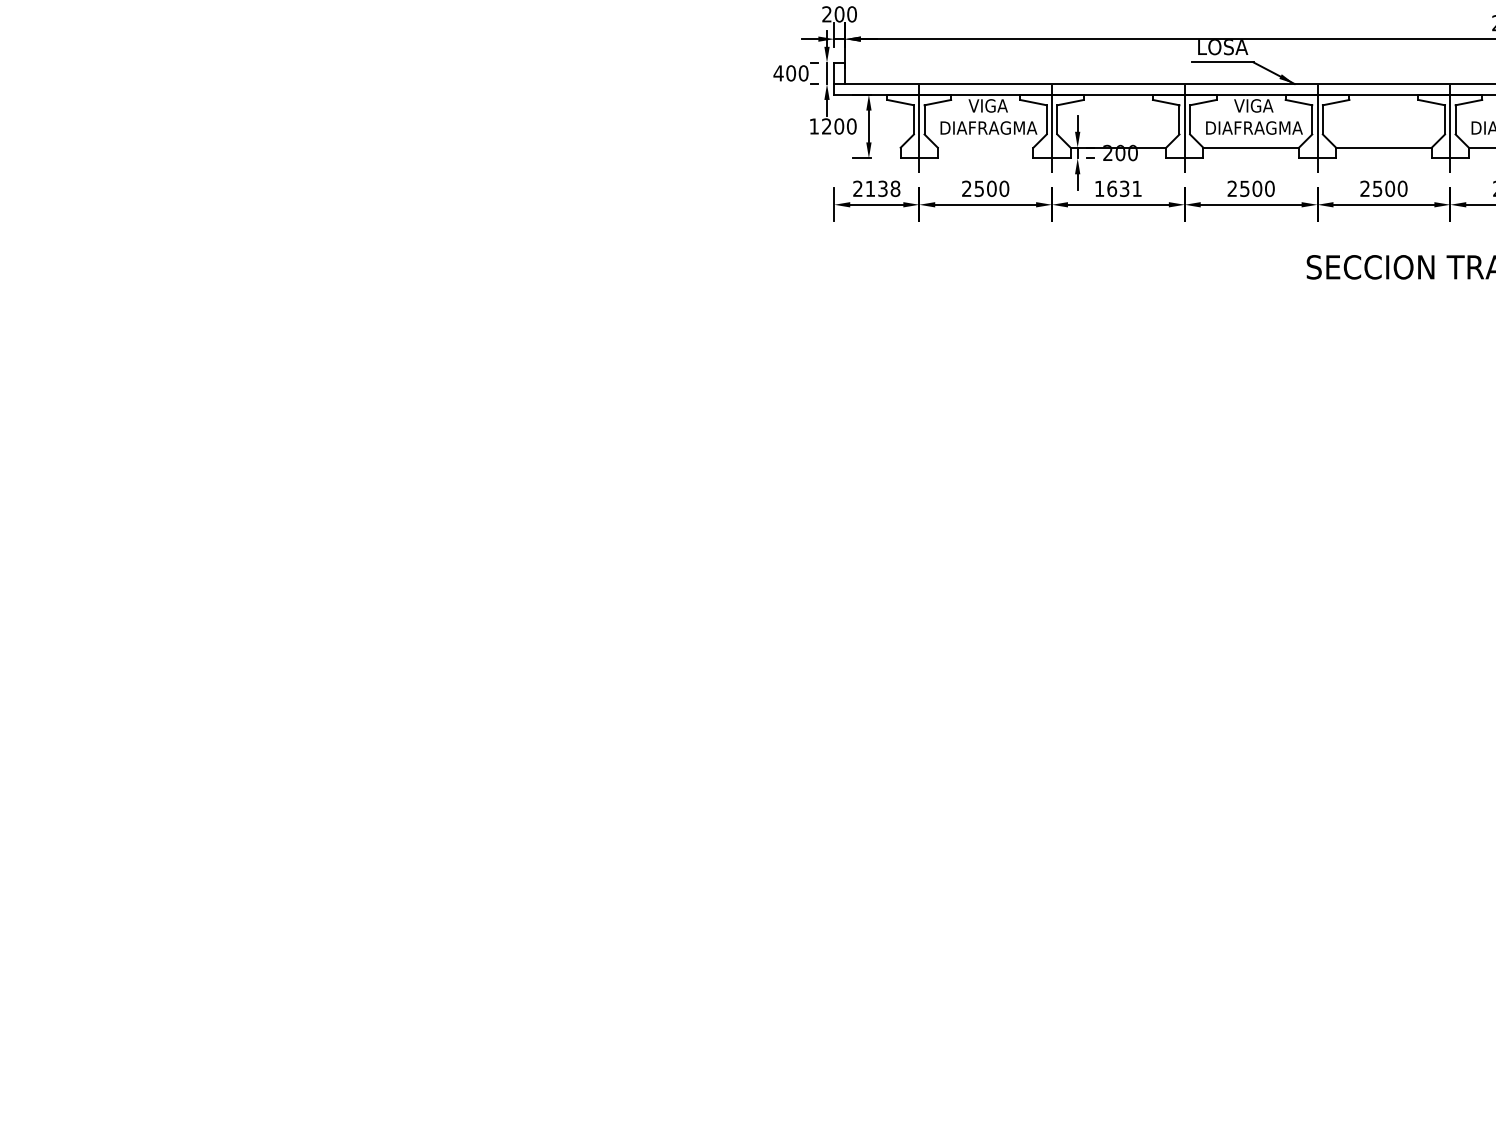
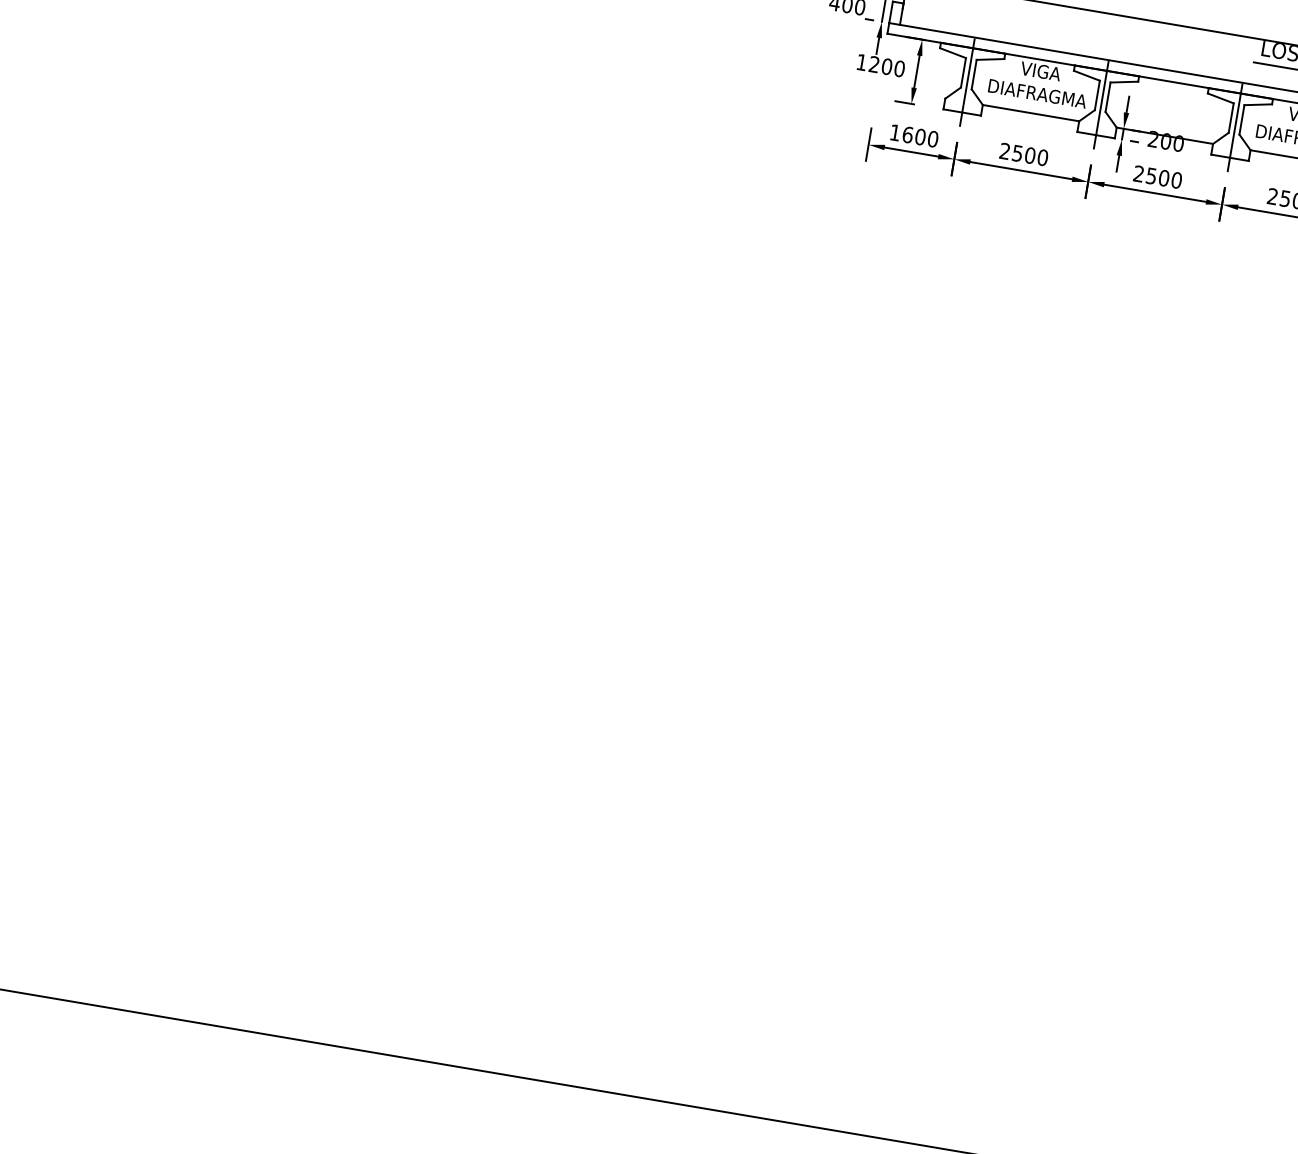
line: (985, 147) -> (1030, 112), added
text: (876, 188) -> (913, 135), 2138 -> 1600
text: (1118, 188) -> (1158, 176), 1631 -> 2500

